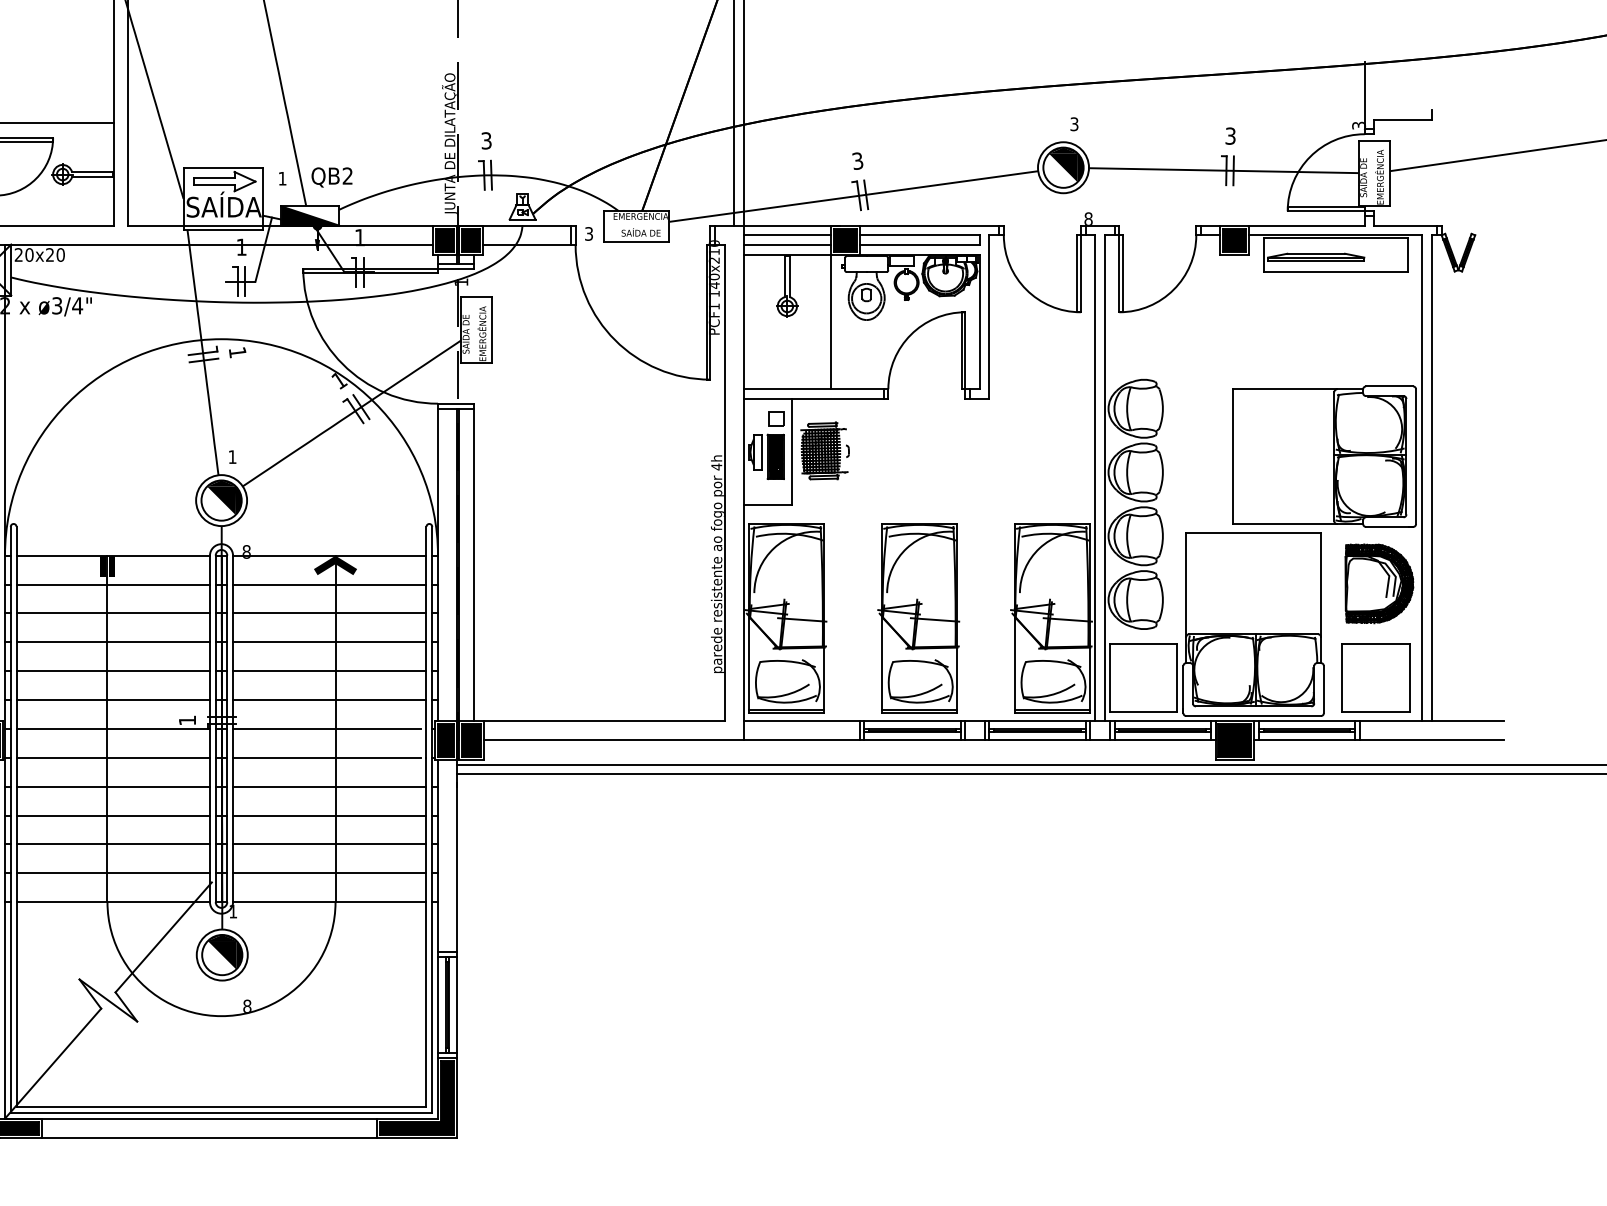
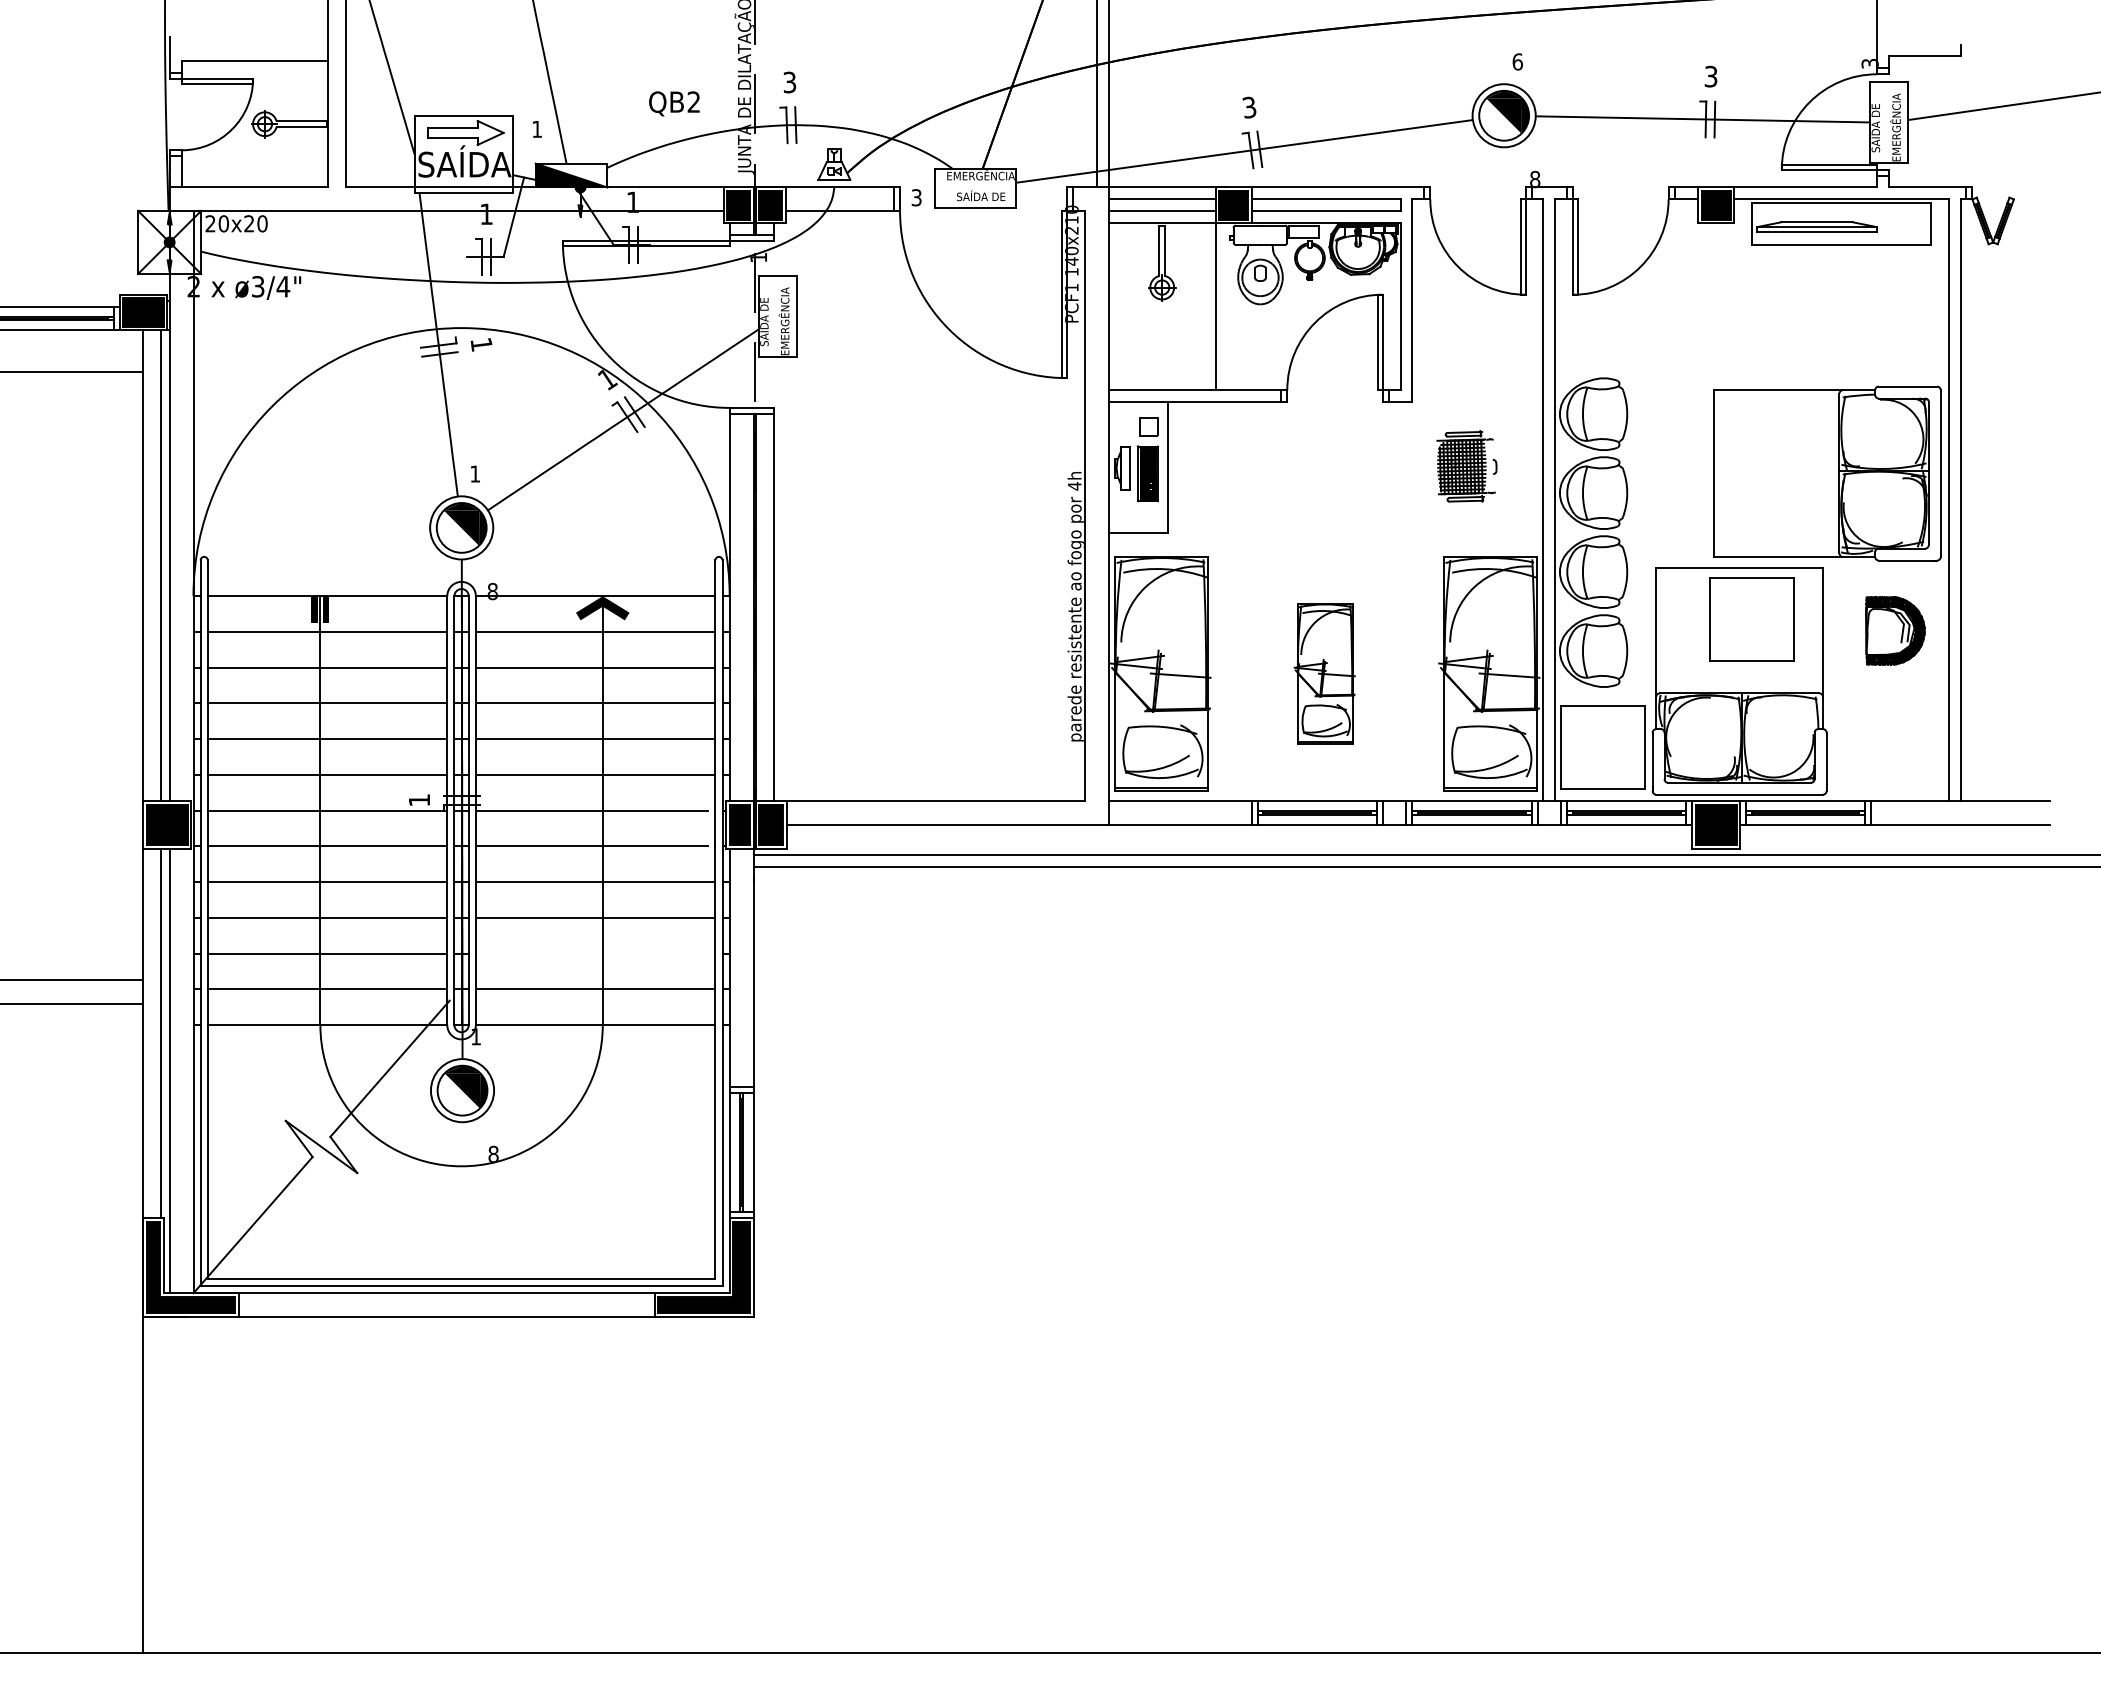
text: (1074, 123) -> (1517, 61), 3 -> 6
text: (332, 177) -> (674, 103), moved
part: (824, 450) -> (1466, 466), moved
part: (1379, 583) -> (1895, 630), size x0.7
part: (918, 618) -> (1324, 673), size x0.6
part: (1375, 677) -> (1751, 619), moved
line: (329, 844) -> (595, 953), removed

